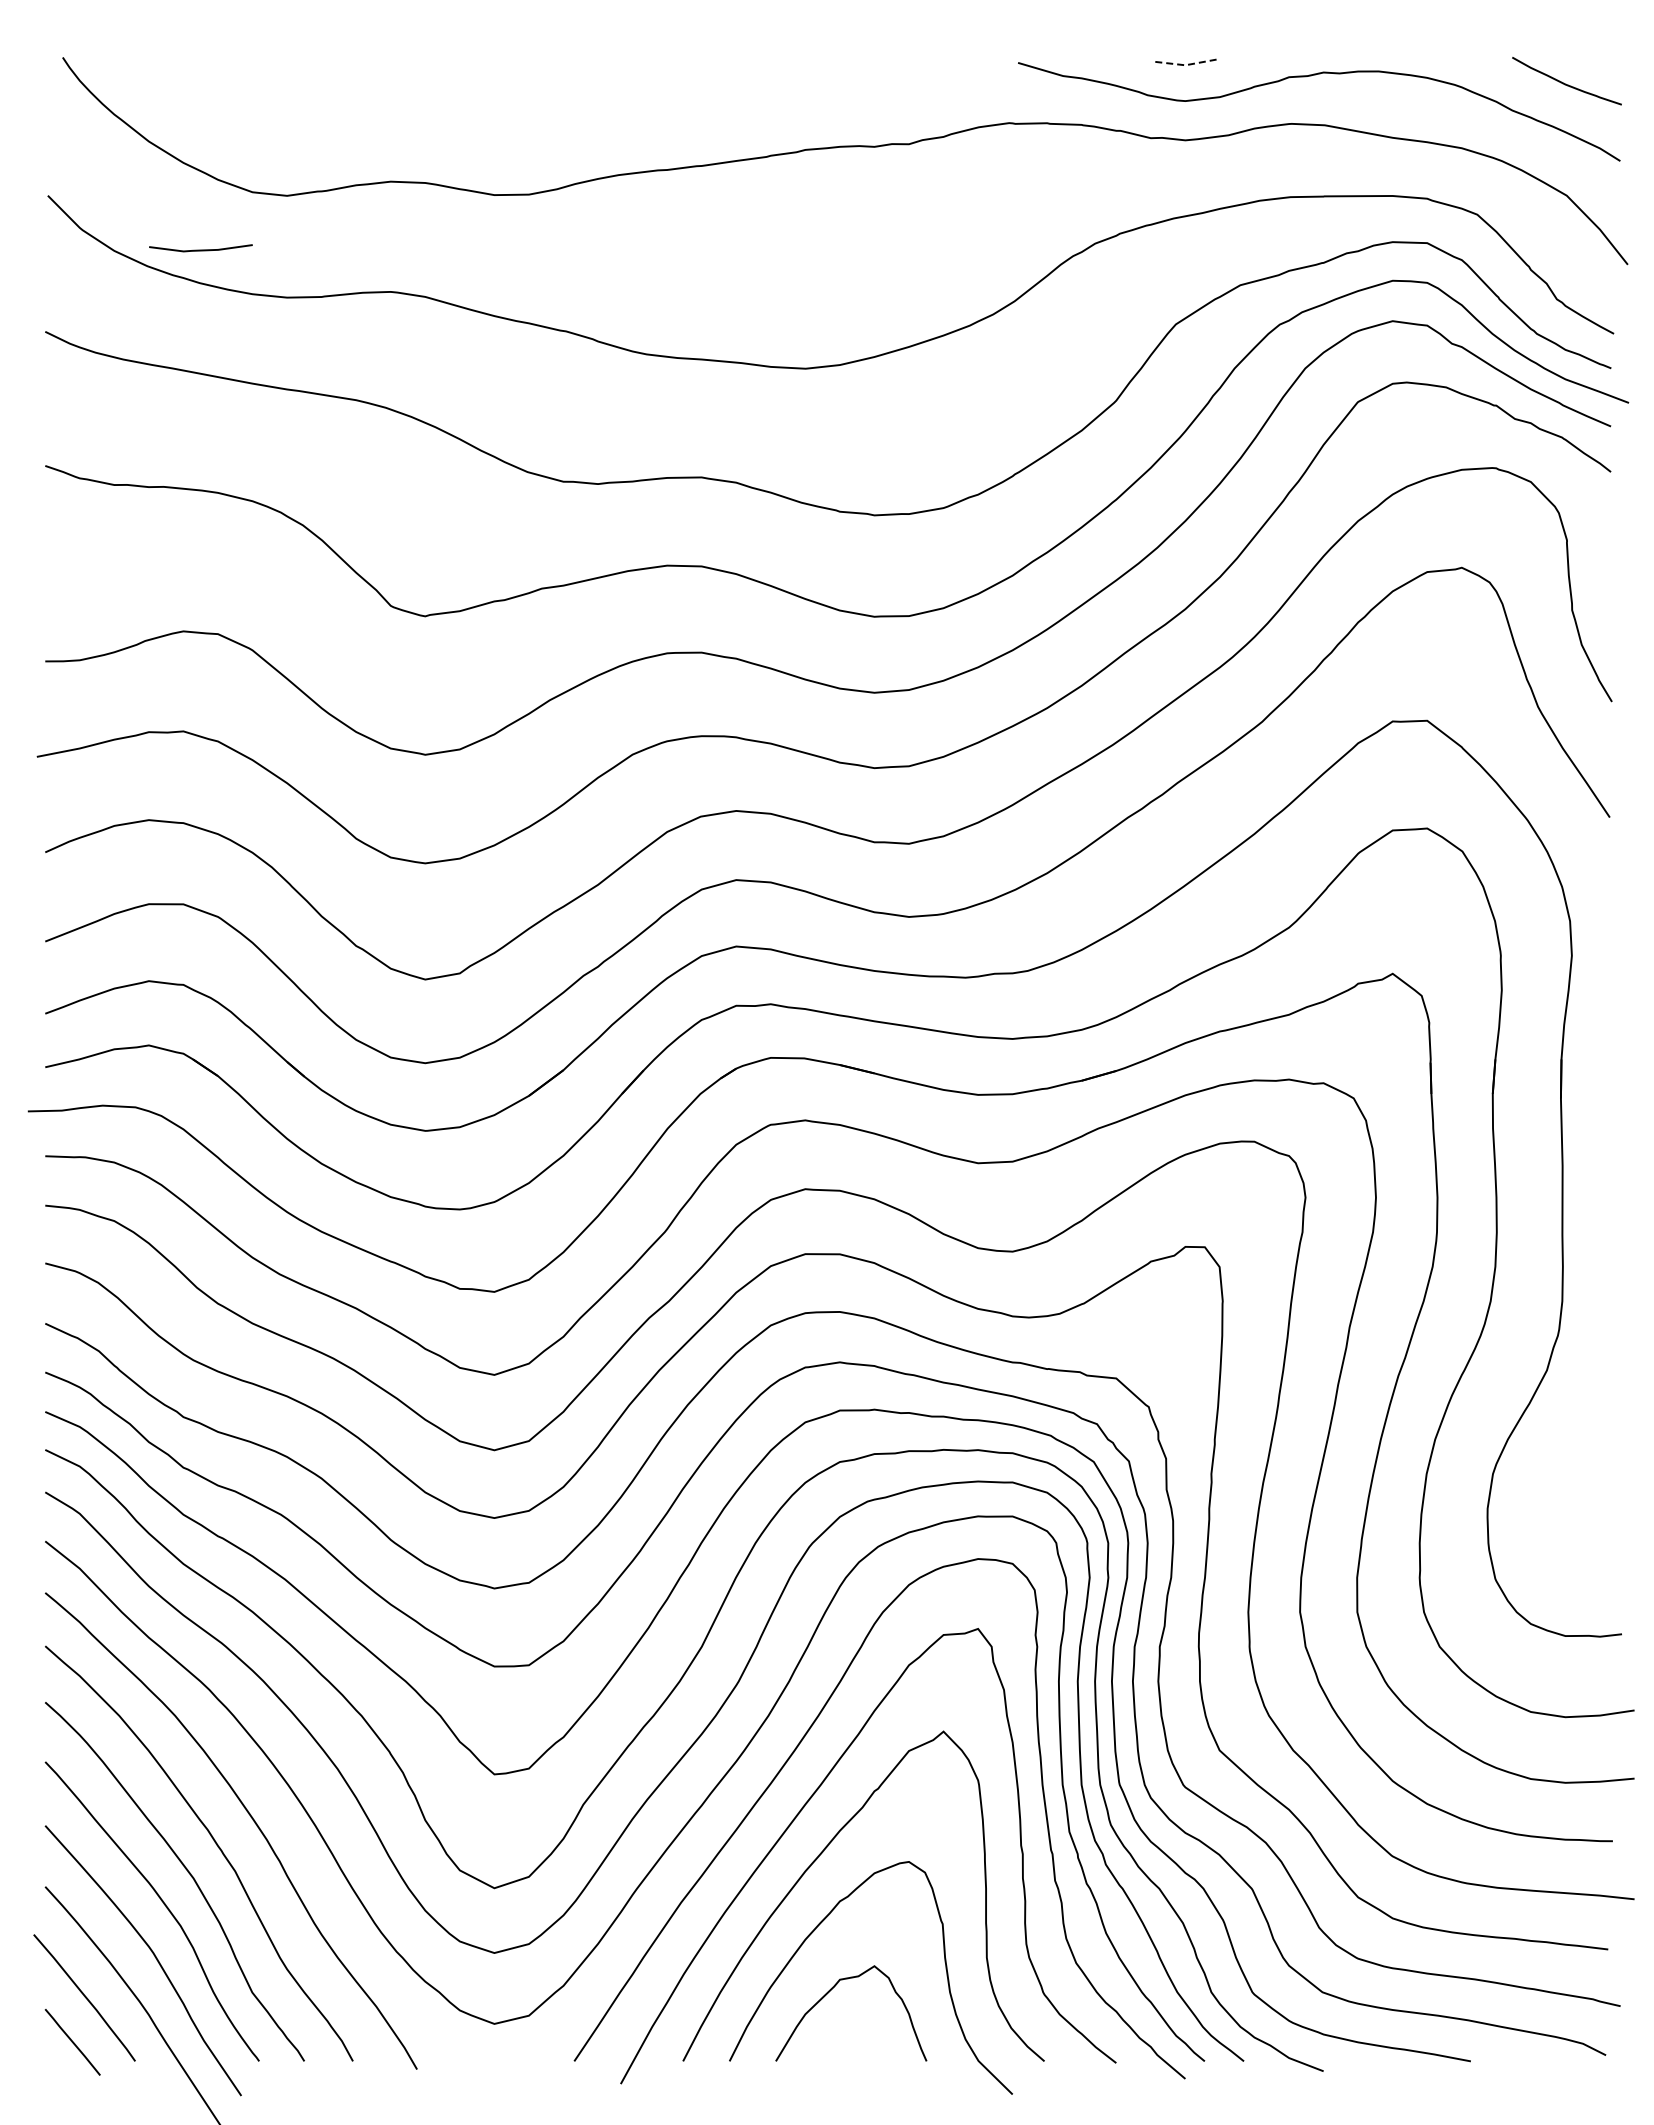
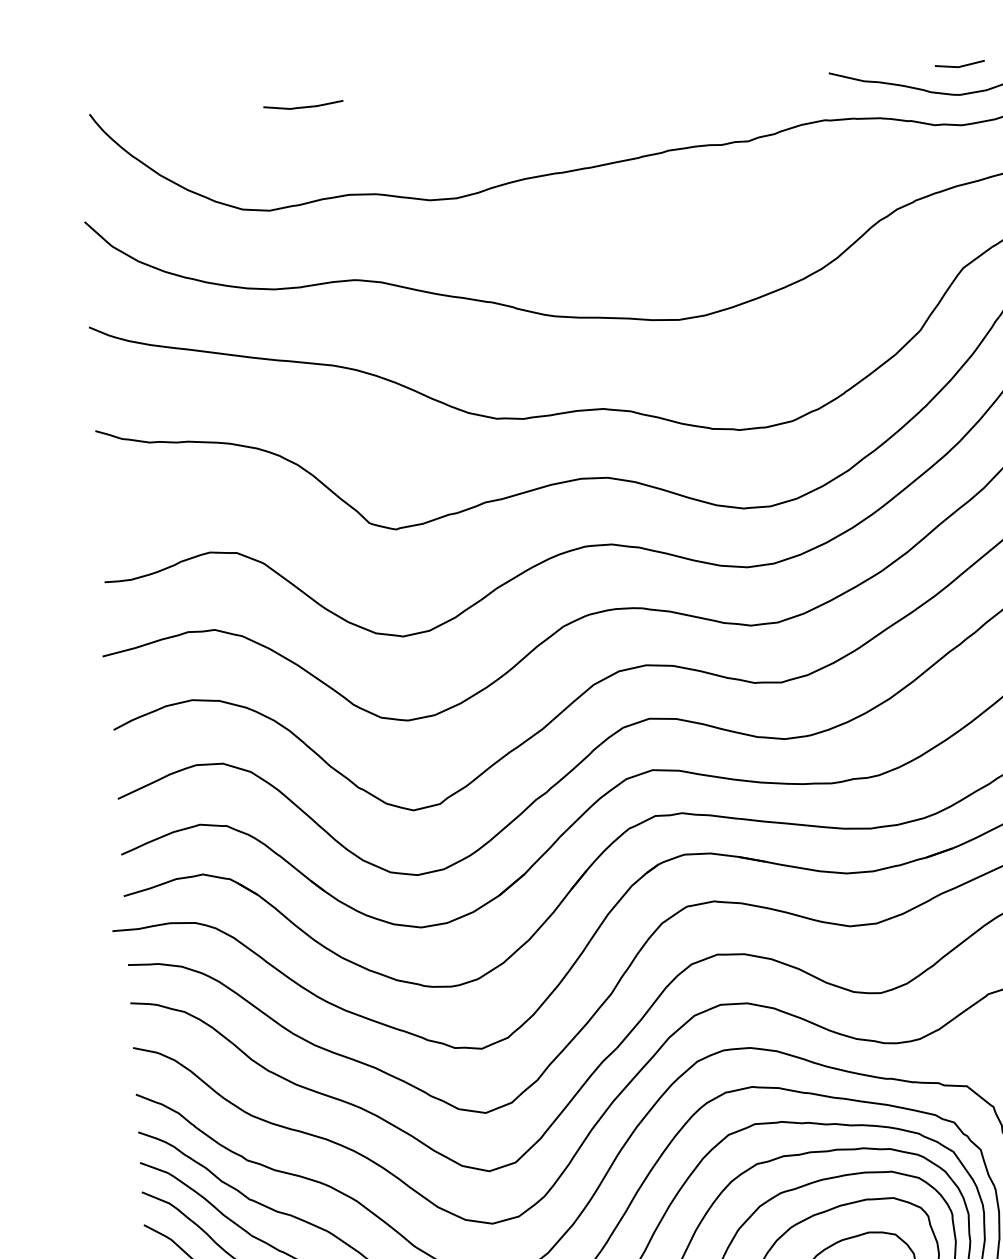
line: (1187, 64) -> (959, 66), dashed -> solid
line: (200, 249) -> (303, 106), moved

